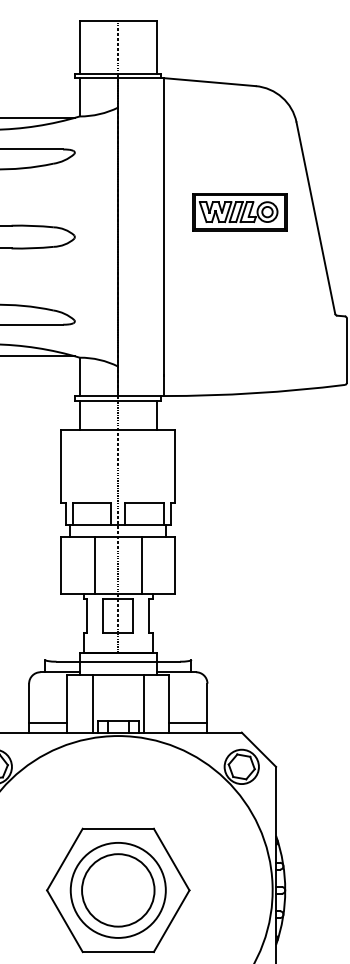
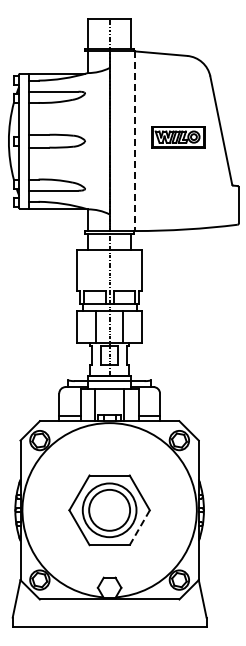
part: (240, 212) -> (178, 137), moved
line: (164, 237) -> (135, 141), solid -> dashed
line: (172, 920) -> (140, 527), solid -> dashed

